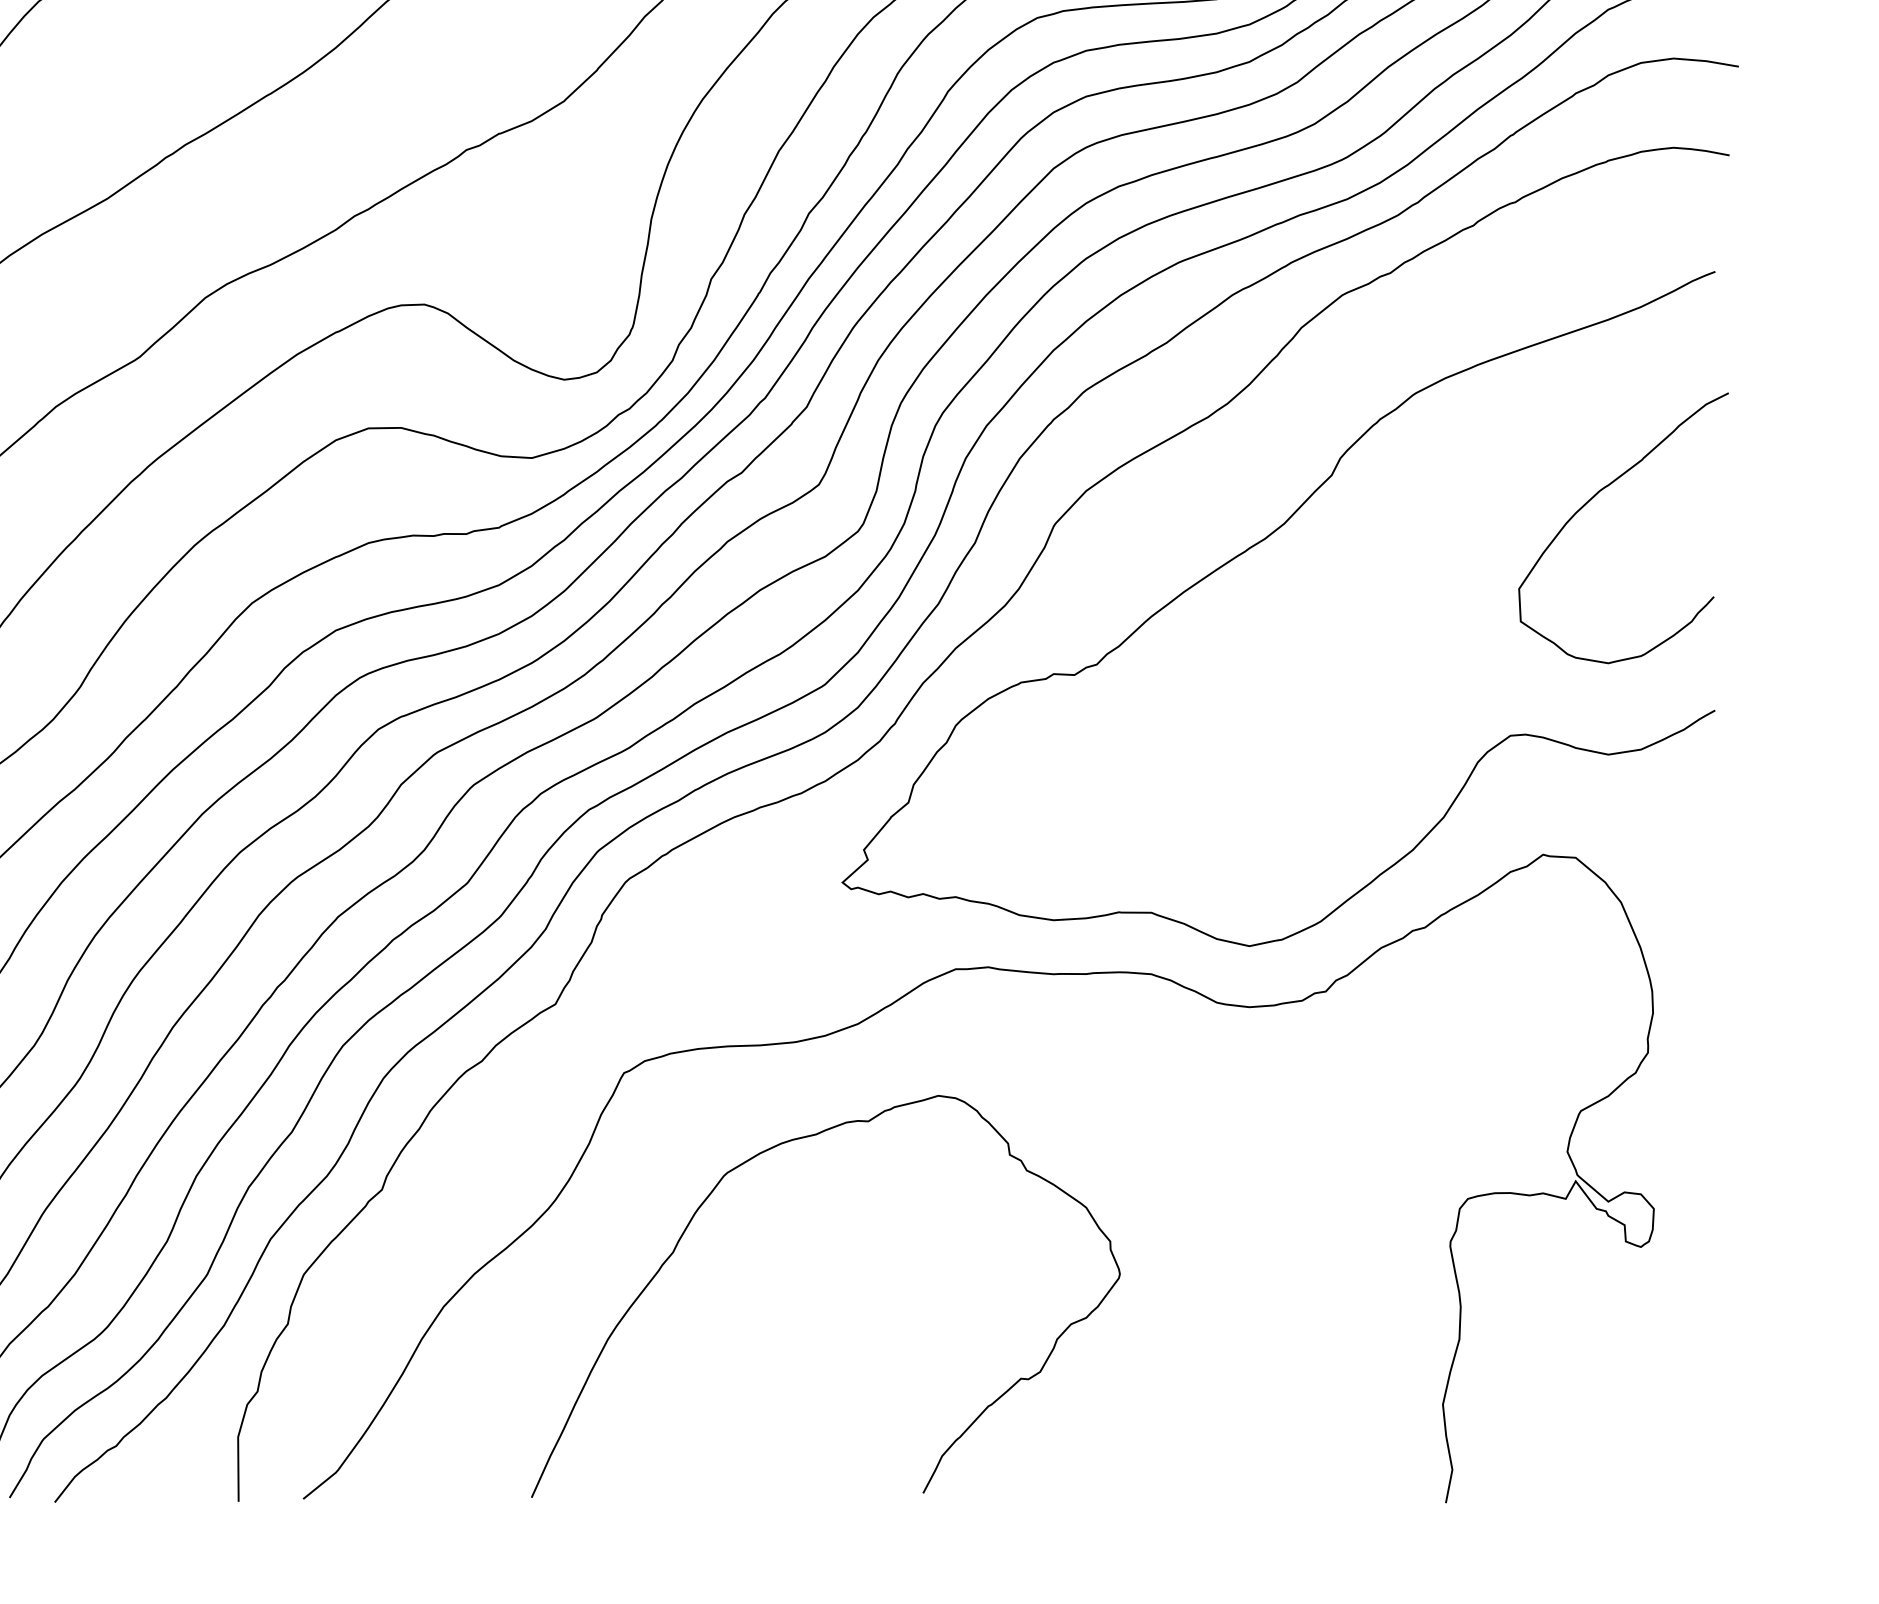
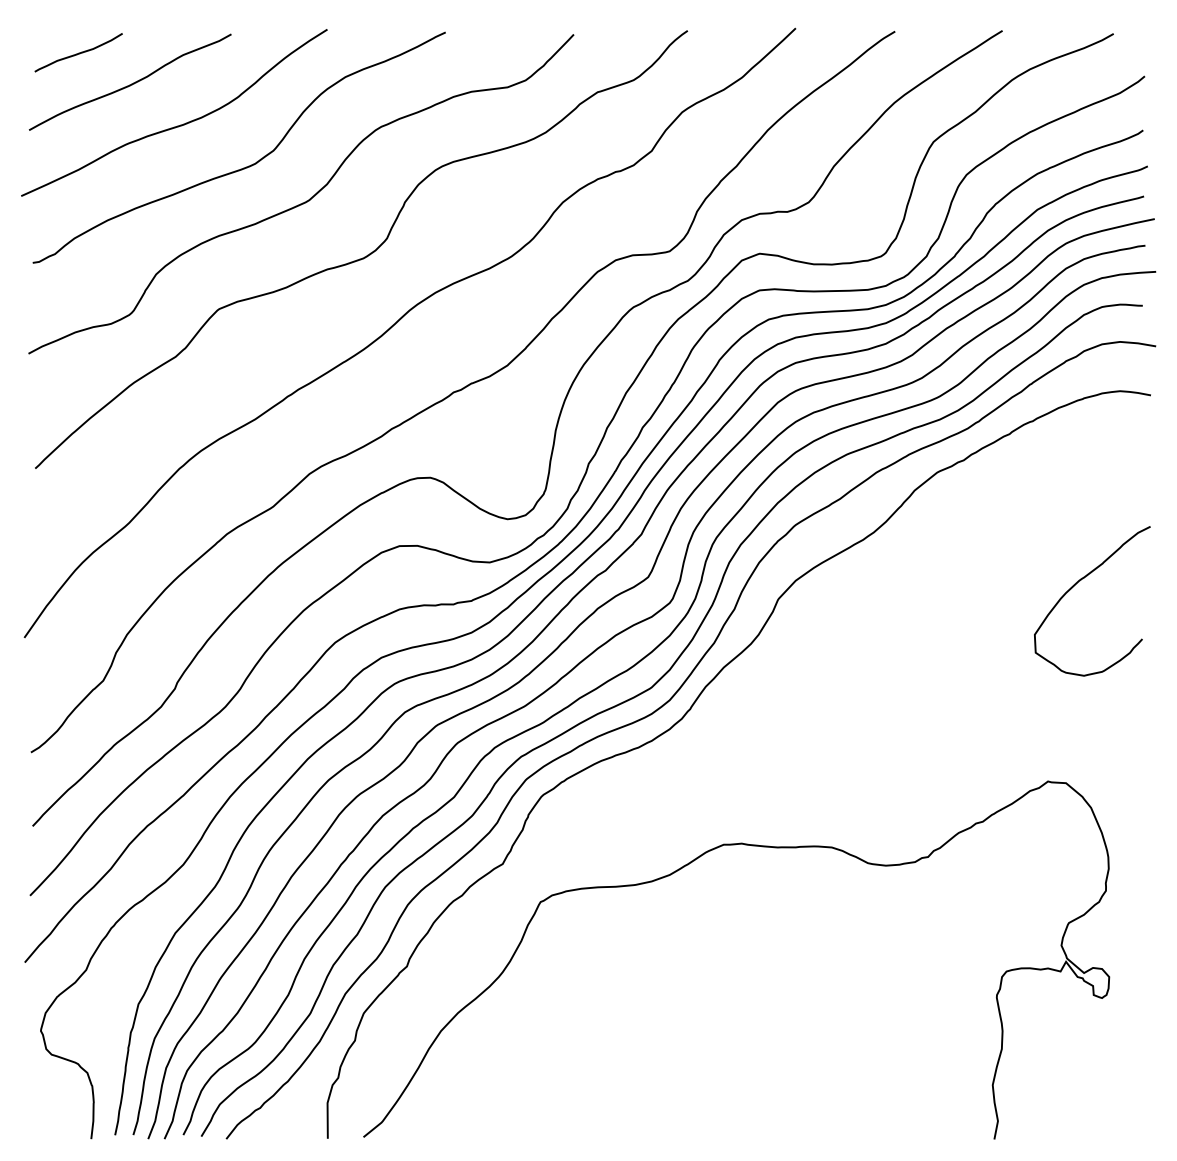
curve: (1245, 554) -> (883, 615), removed
curve: (710, 1197) -> (588, 970), removed

